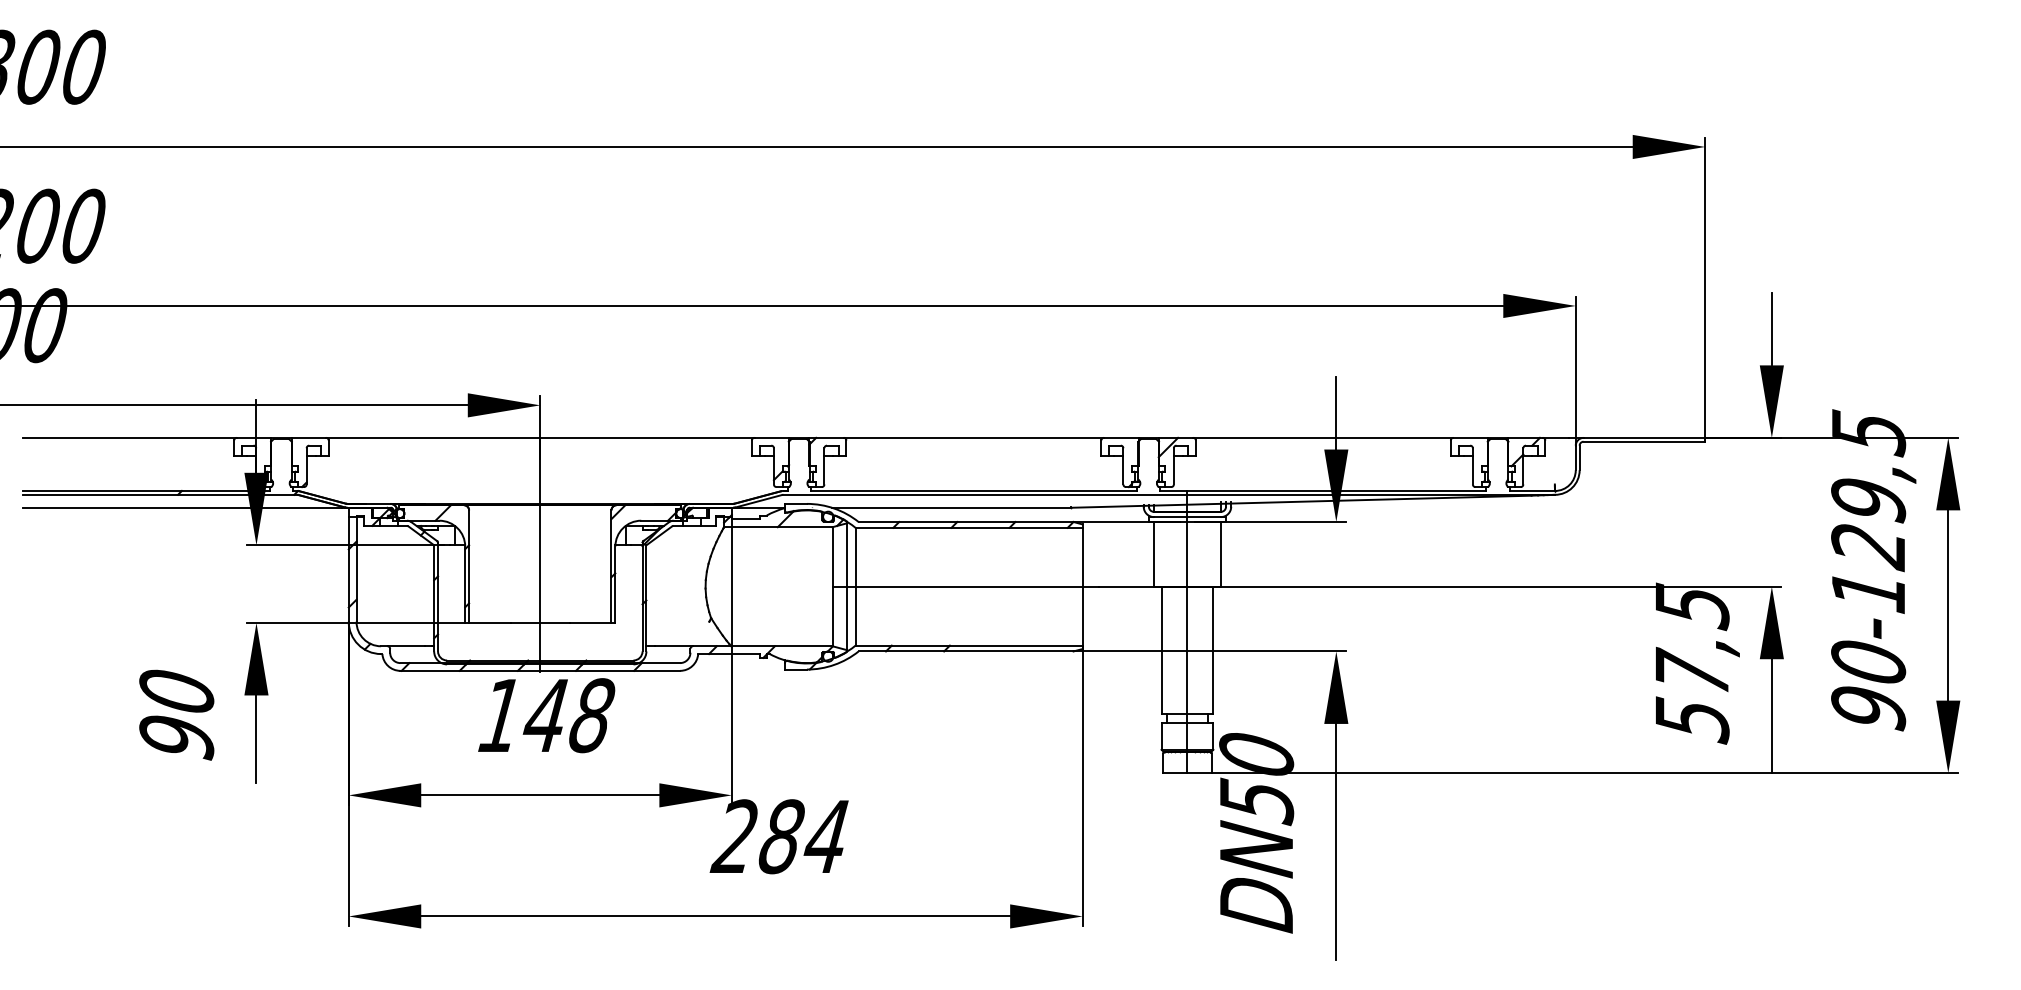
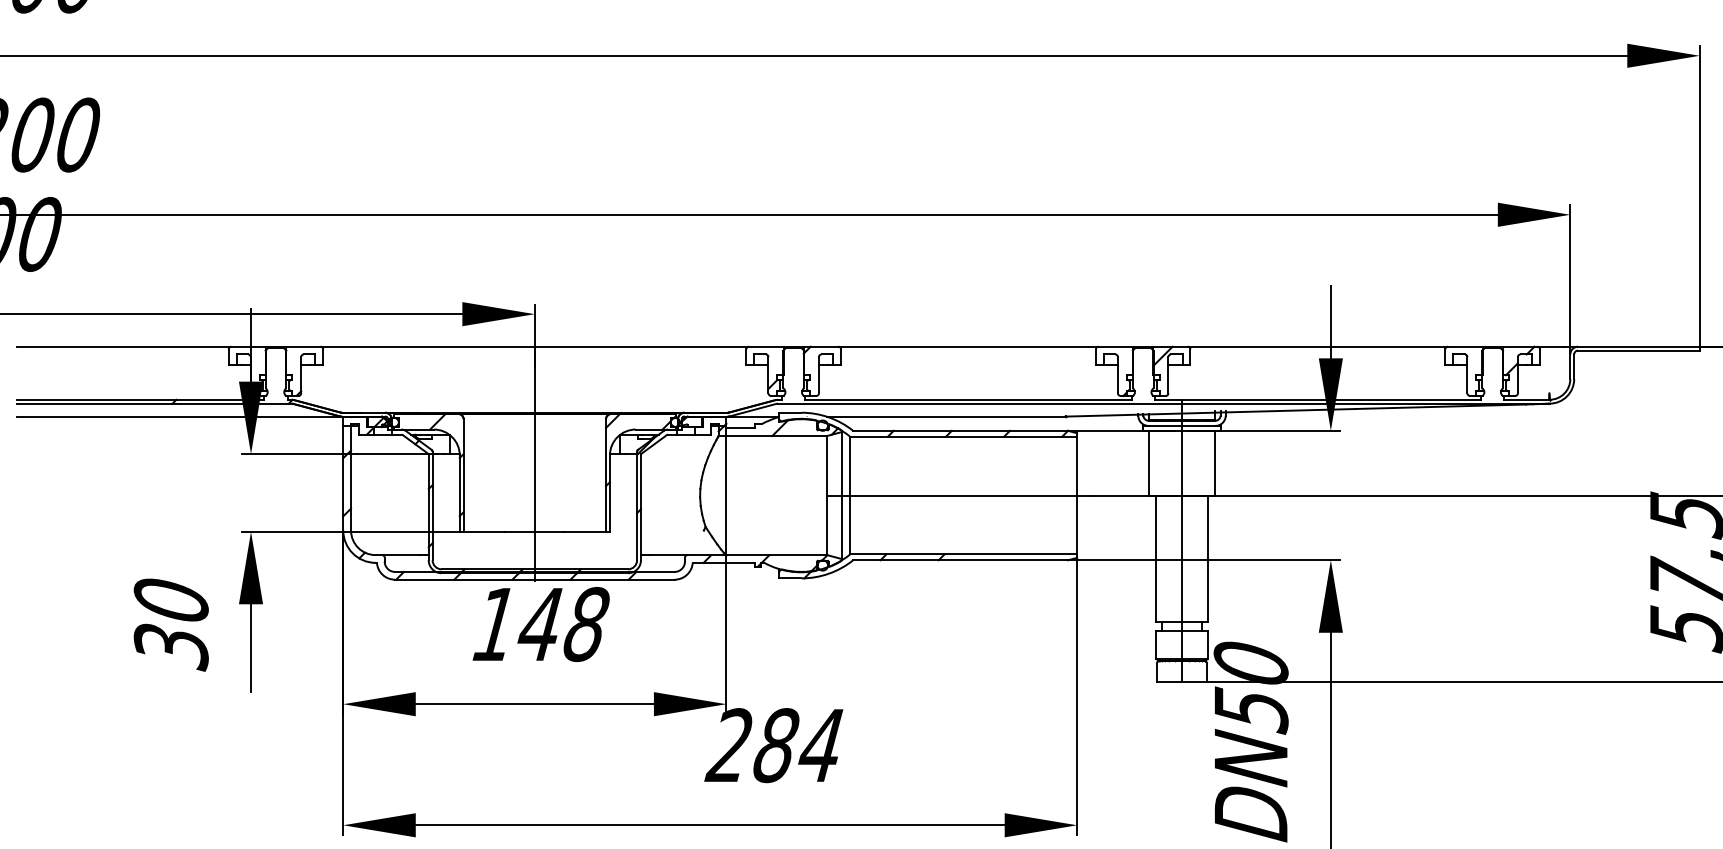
text: (176, 739) -> (171, 648), 90 -> 30

